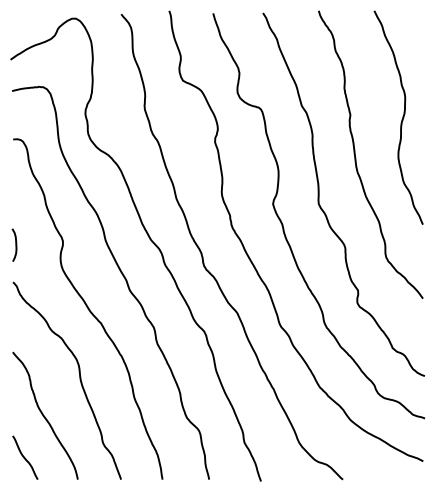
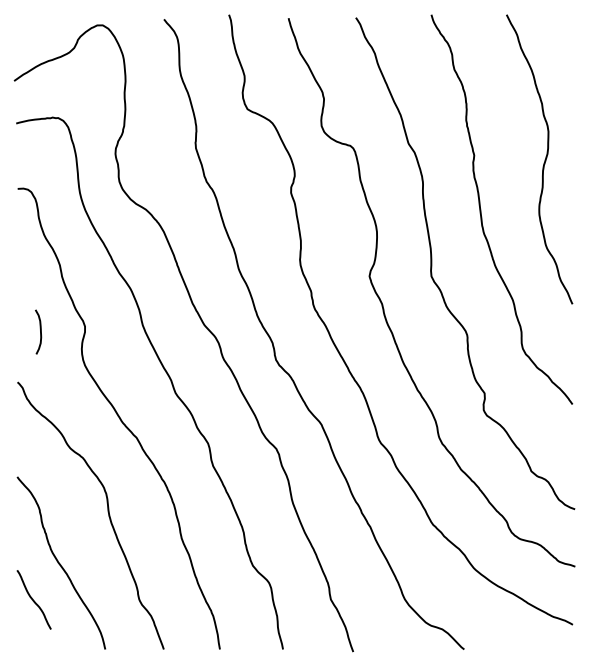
curve: (15, 244) -> (40, 331), moved
curve: (24, 457) -> (33, 599), moved

